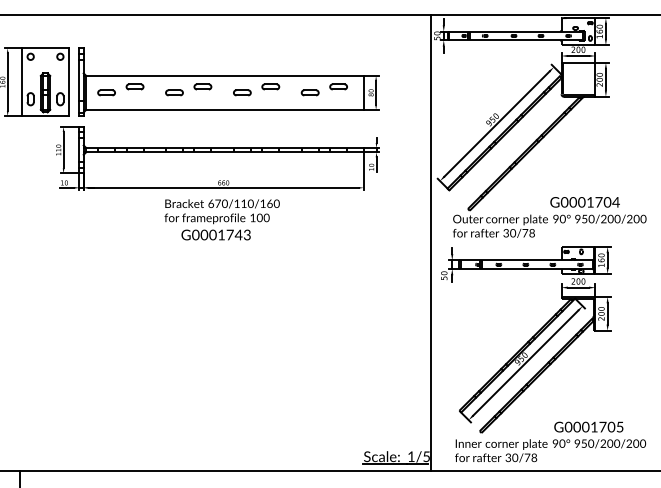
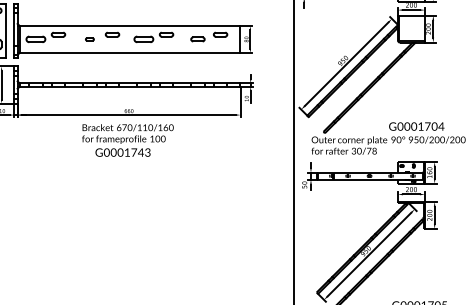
part: (106, 92) -> (35, 39), size x1.4
part: (174, 92) -> (89, 39), size x0.6
part: (242, 92) -> (144, 39), size x1.4

